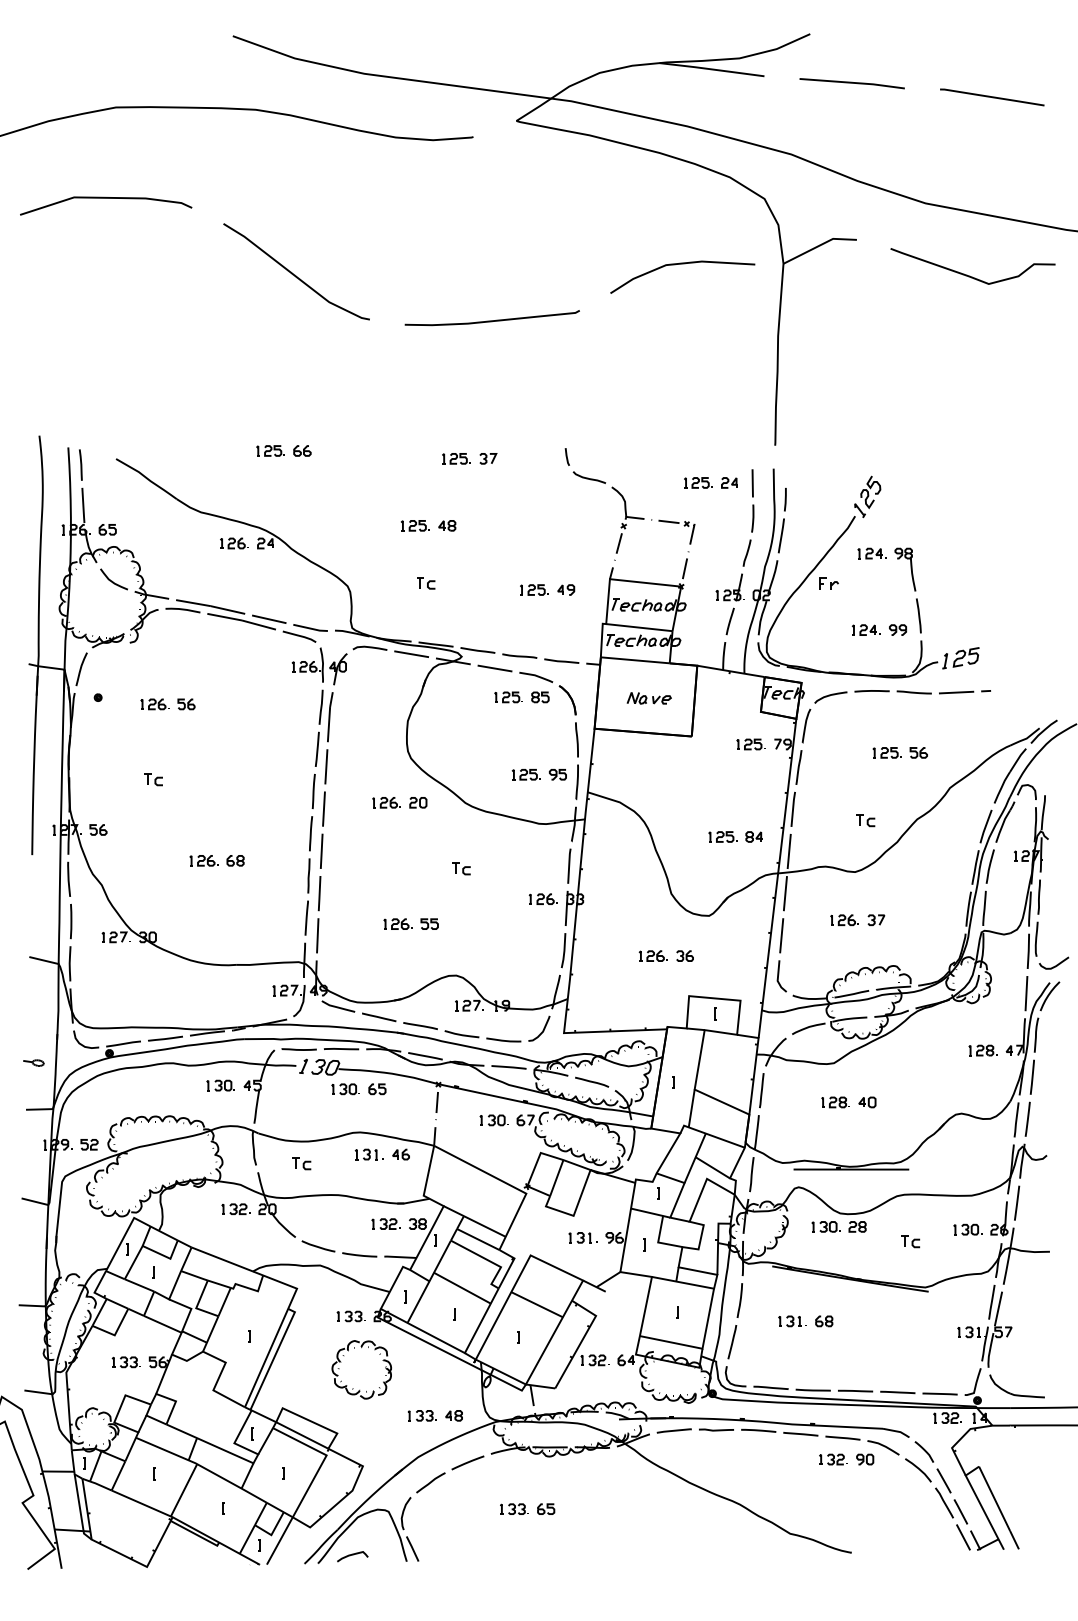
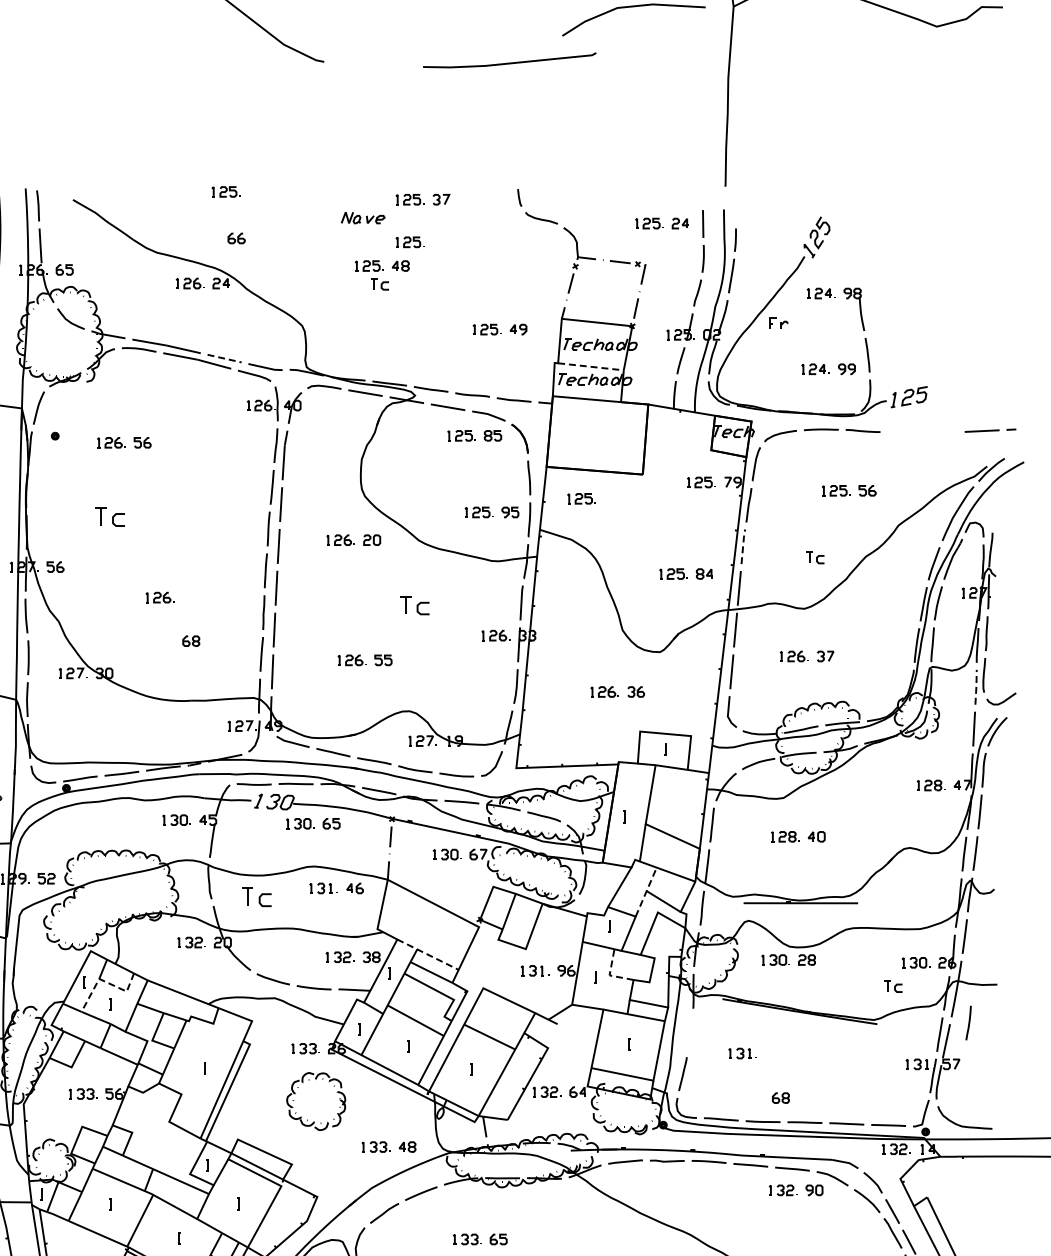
curve: (491, 320) -> (508, 62), moved
part: (302, 450) -> (236, 237), moved
part: (456, 501) -> (409, 241), added
part: (426, 583) -> (380, 284), moved
line: (269, 619) -> (224, 358), solid -> dashed
line: (639, 627) -> (591, 366), solid -> dashed
line: (964, 692) -> (990, 431), moved
part: (648, 698) -> (362, 218), moved
part: (629, 760) -> (581, 498), added
part: (153, 779) -> (109, 517), size x1.6
line: (793, 808) -> (743, 545), solid -> dashed
part: (235, 860) -> (191, 640), moved
part: (461, 868) -> (414, 605), size x1.6
line: (1028, 950) -> (976, 686), solid -> dashed
line: (695, 1158) -> (646, 892), solid -> dashed
part: (301, 1163) -> (256, 897), size x1.6
line: (474, 1221) -> (427, 954), solid -> dashed
line: (658, 1241) -> (609, 974), solid -> dashed
part: (910, 1241) -> (893, 986), moved
line: (148, 1248) -> (105, 981), solid -> dashed
line: (739, 1300) -> (968, 1022), moved
part: (824, 1321) -> (781, 1098), moved

